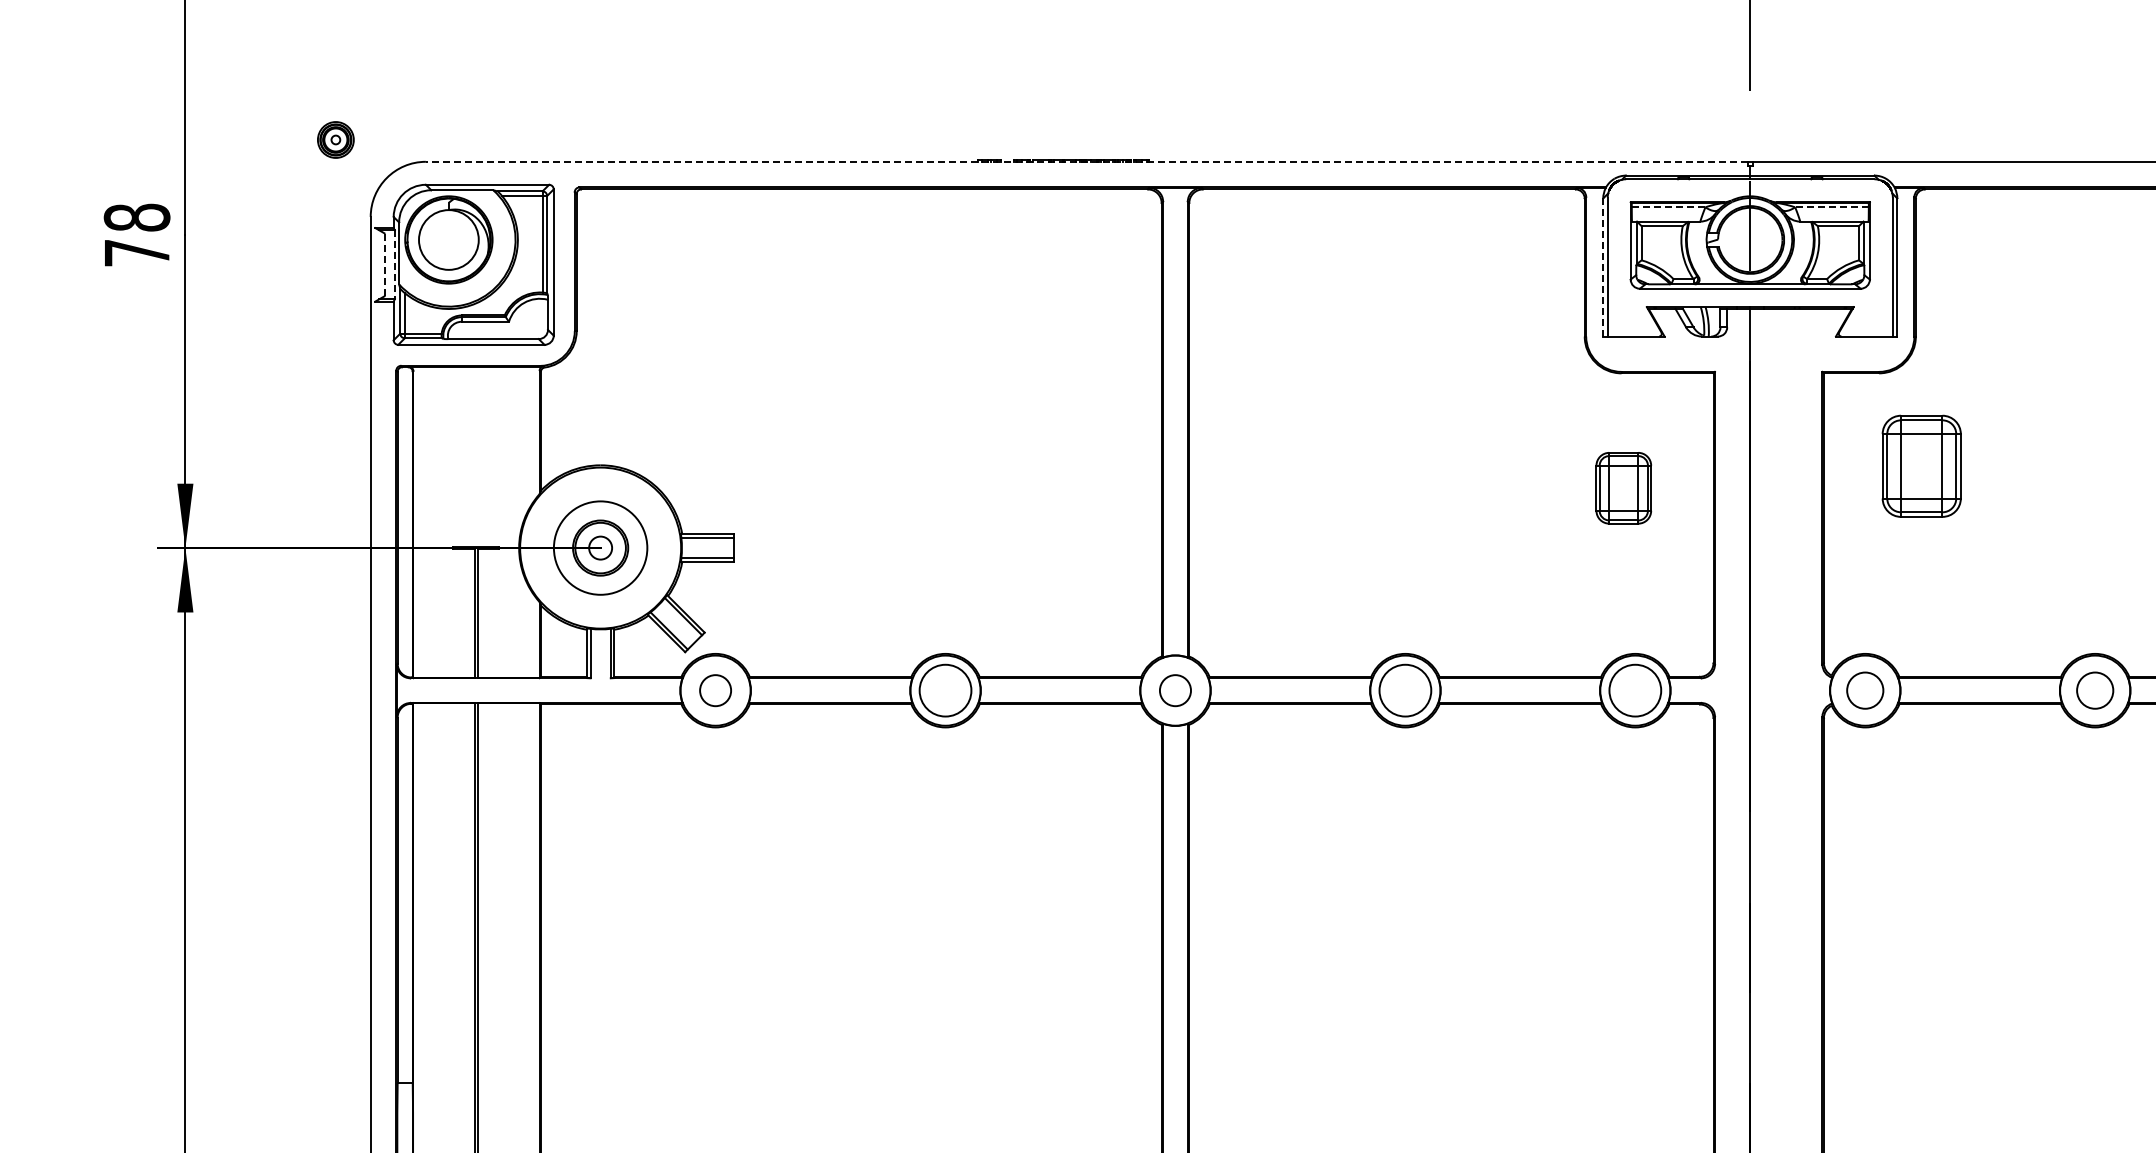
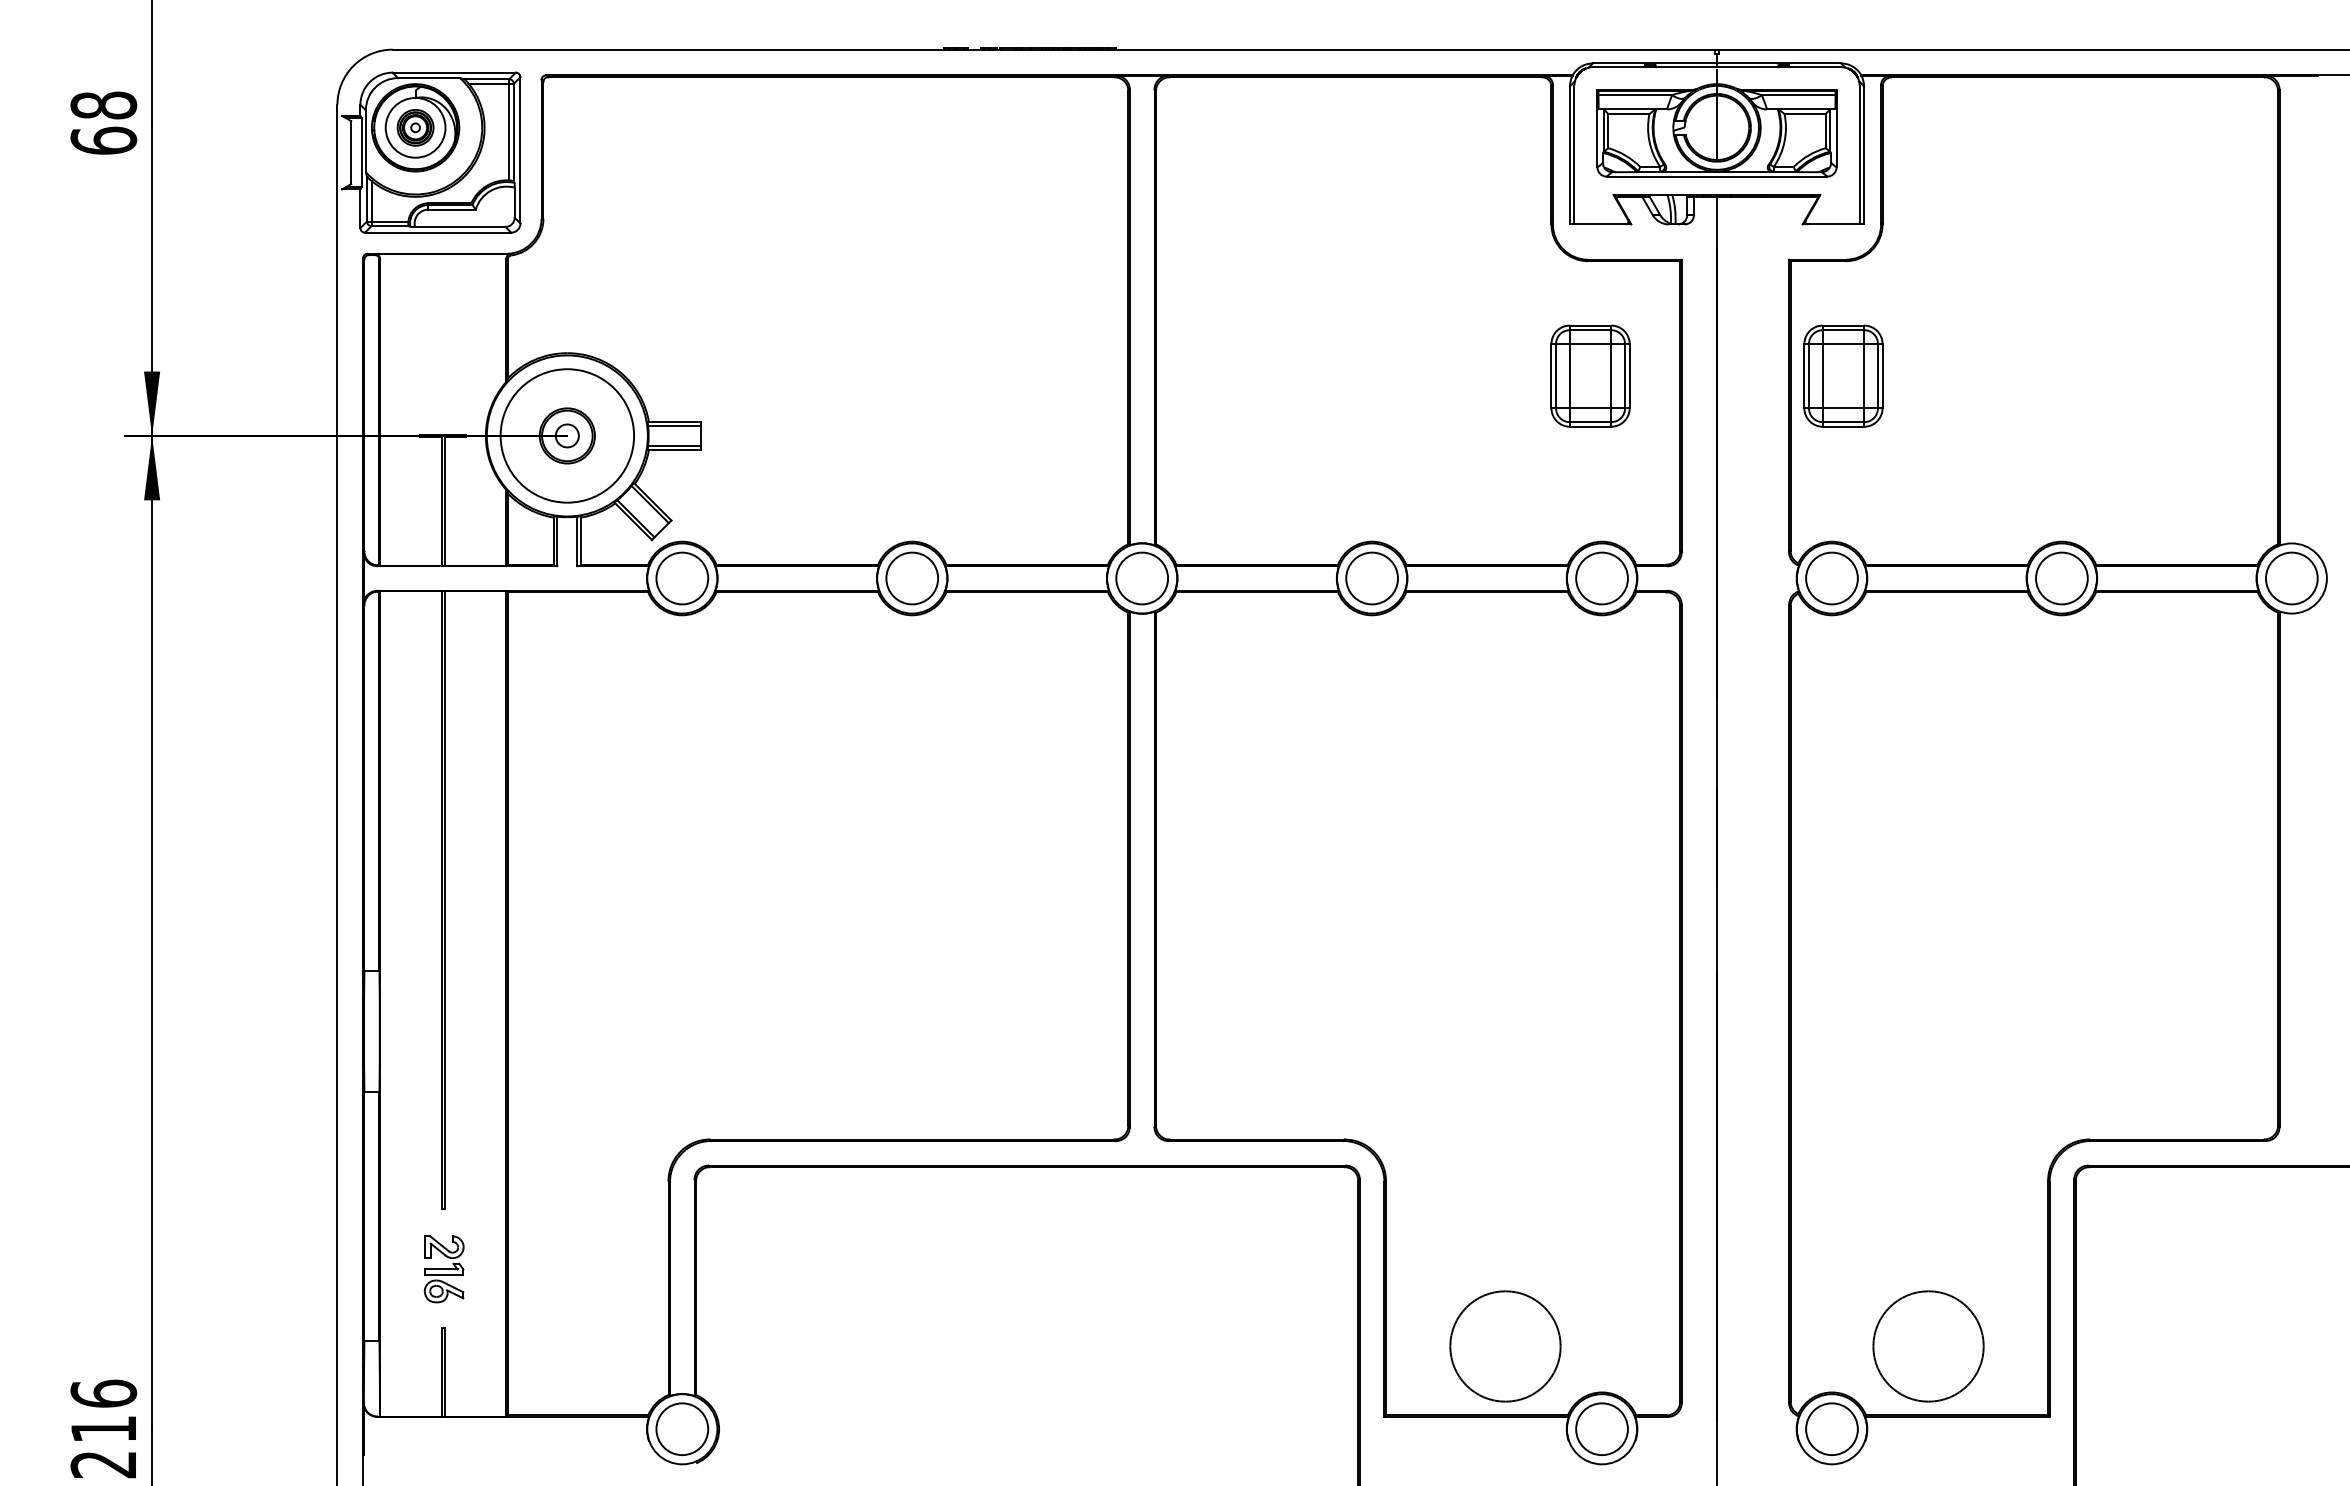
part: (335, 139) -> (415, 127), moved
line: (1086, 161) -> (1053, 49), dashed -> solid
line: (1668, 207) -> (1635, 95), dashed -> solid
line: (1831, 207) -> (1798, 95), dashed -> solid
text: (136, 252) -> (103, 140), 78 -> 68
line: (384, 264) -> (351, 152), dashed -> solid
line: (394, 265) -> (361, 153), dashed -> solid
line: (1602, 266) -> (1569, 154), dashed -> solid
part: (1921, 465) -> (1843, 375), moved
part: (1623, 487) -> (1590, 375), size x1.43
circle: (600, 547) -> (567, 435), size x1.43
circle: (715, 690) -> (682, 578), size x1.67
circle: (1175, 690) -> (1142, 578), size x1.67
circle: (1864, 690) -> (1831, 578), size x1.43
circle: (2094, 690) -> (2061, 578), size x1.43

